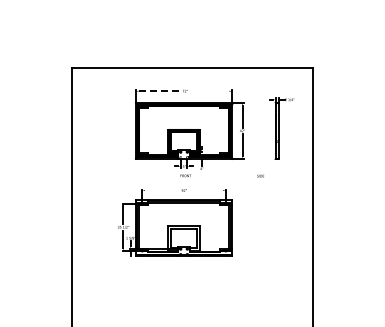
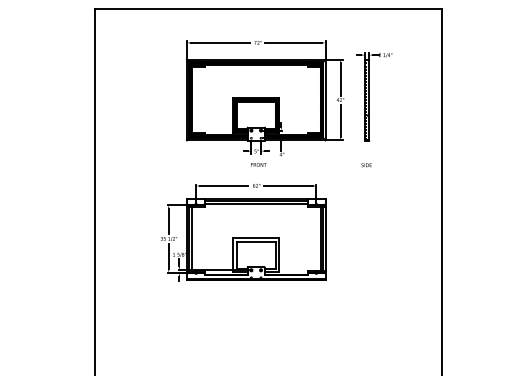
line: (159, 91) -> (220, 43), dashed -> solid
line: (209, 91) -> (292, 43), added
part: (281, 128) -> (373, 96), moved
line: (161, 190) -> (223, 185), added
line: (206, 190) -> (288, 185), added

